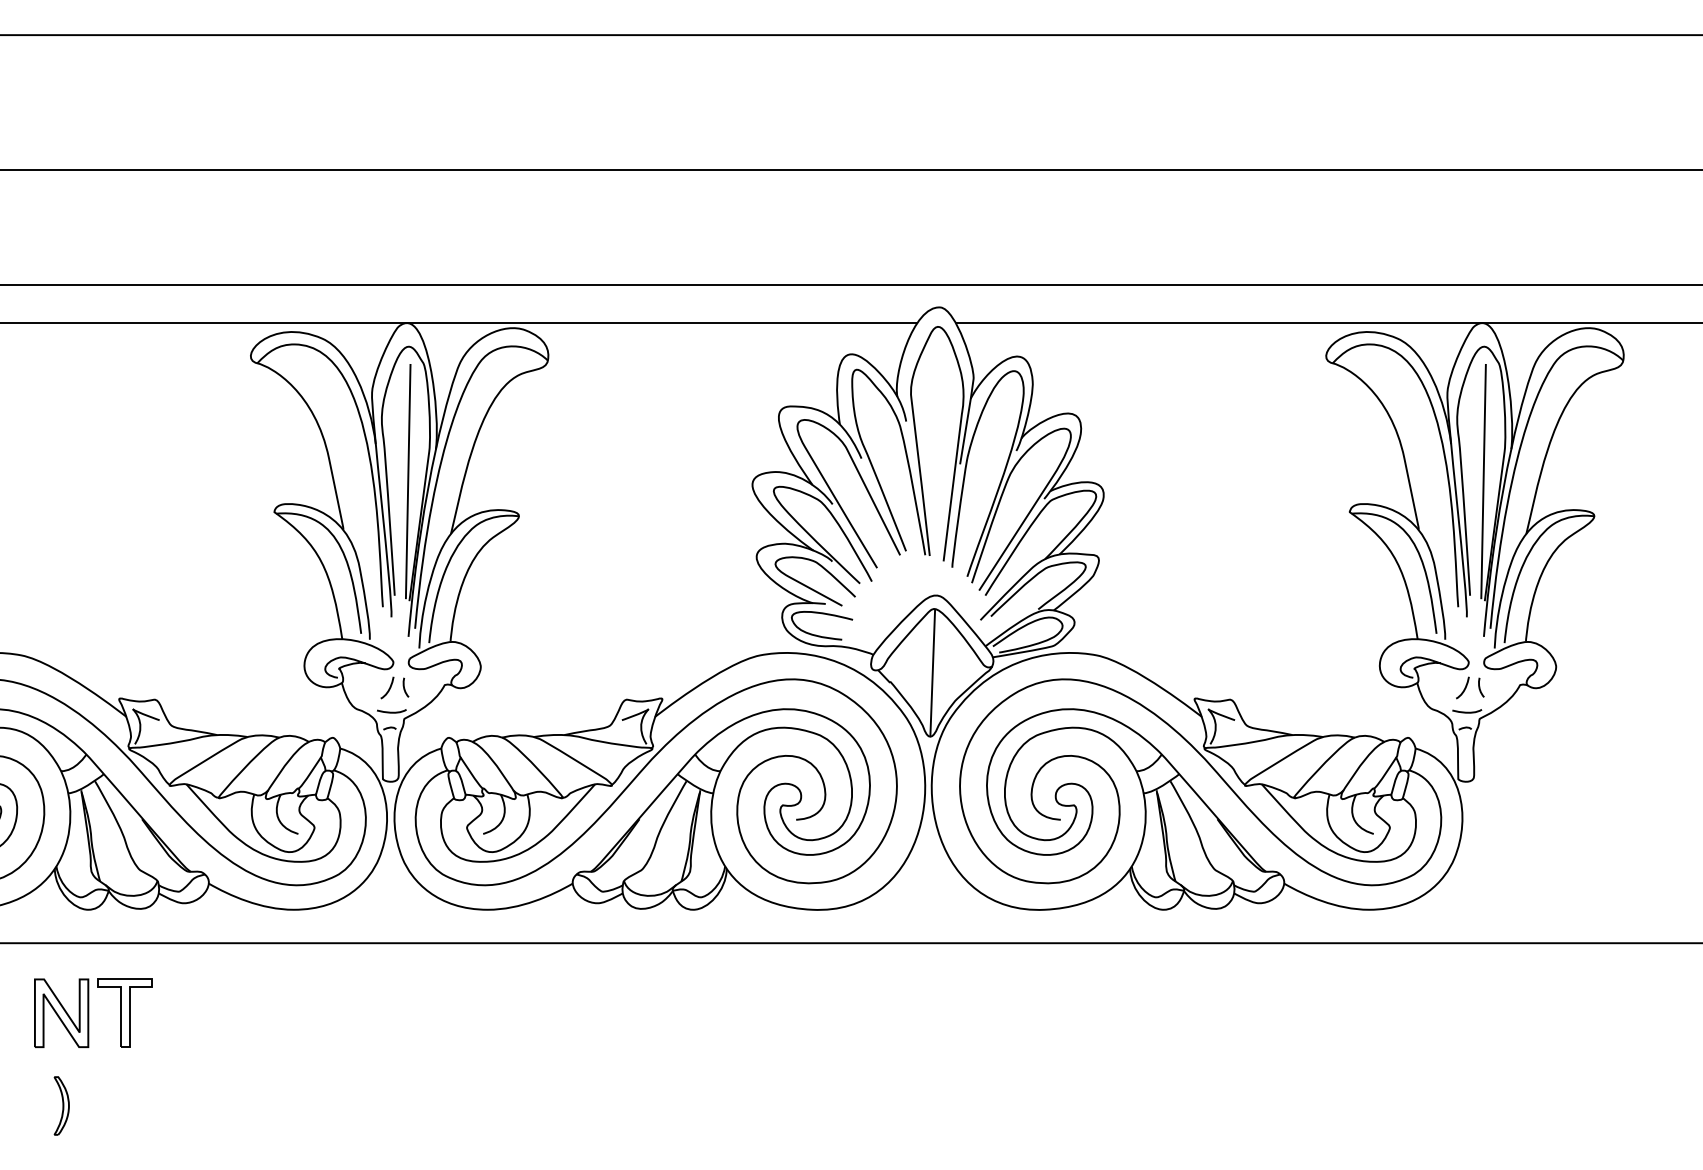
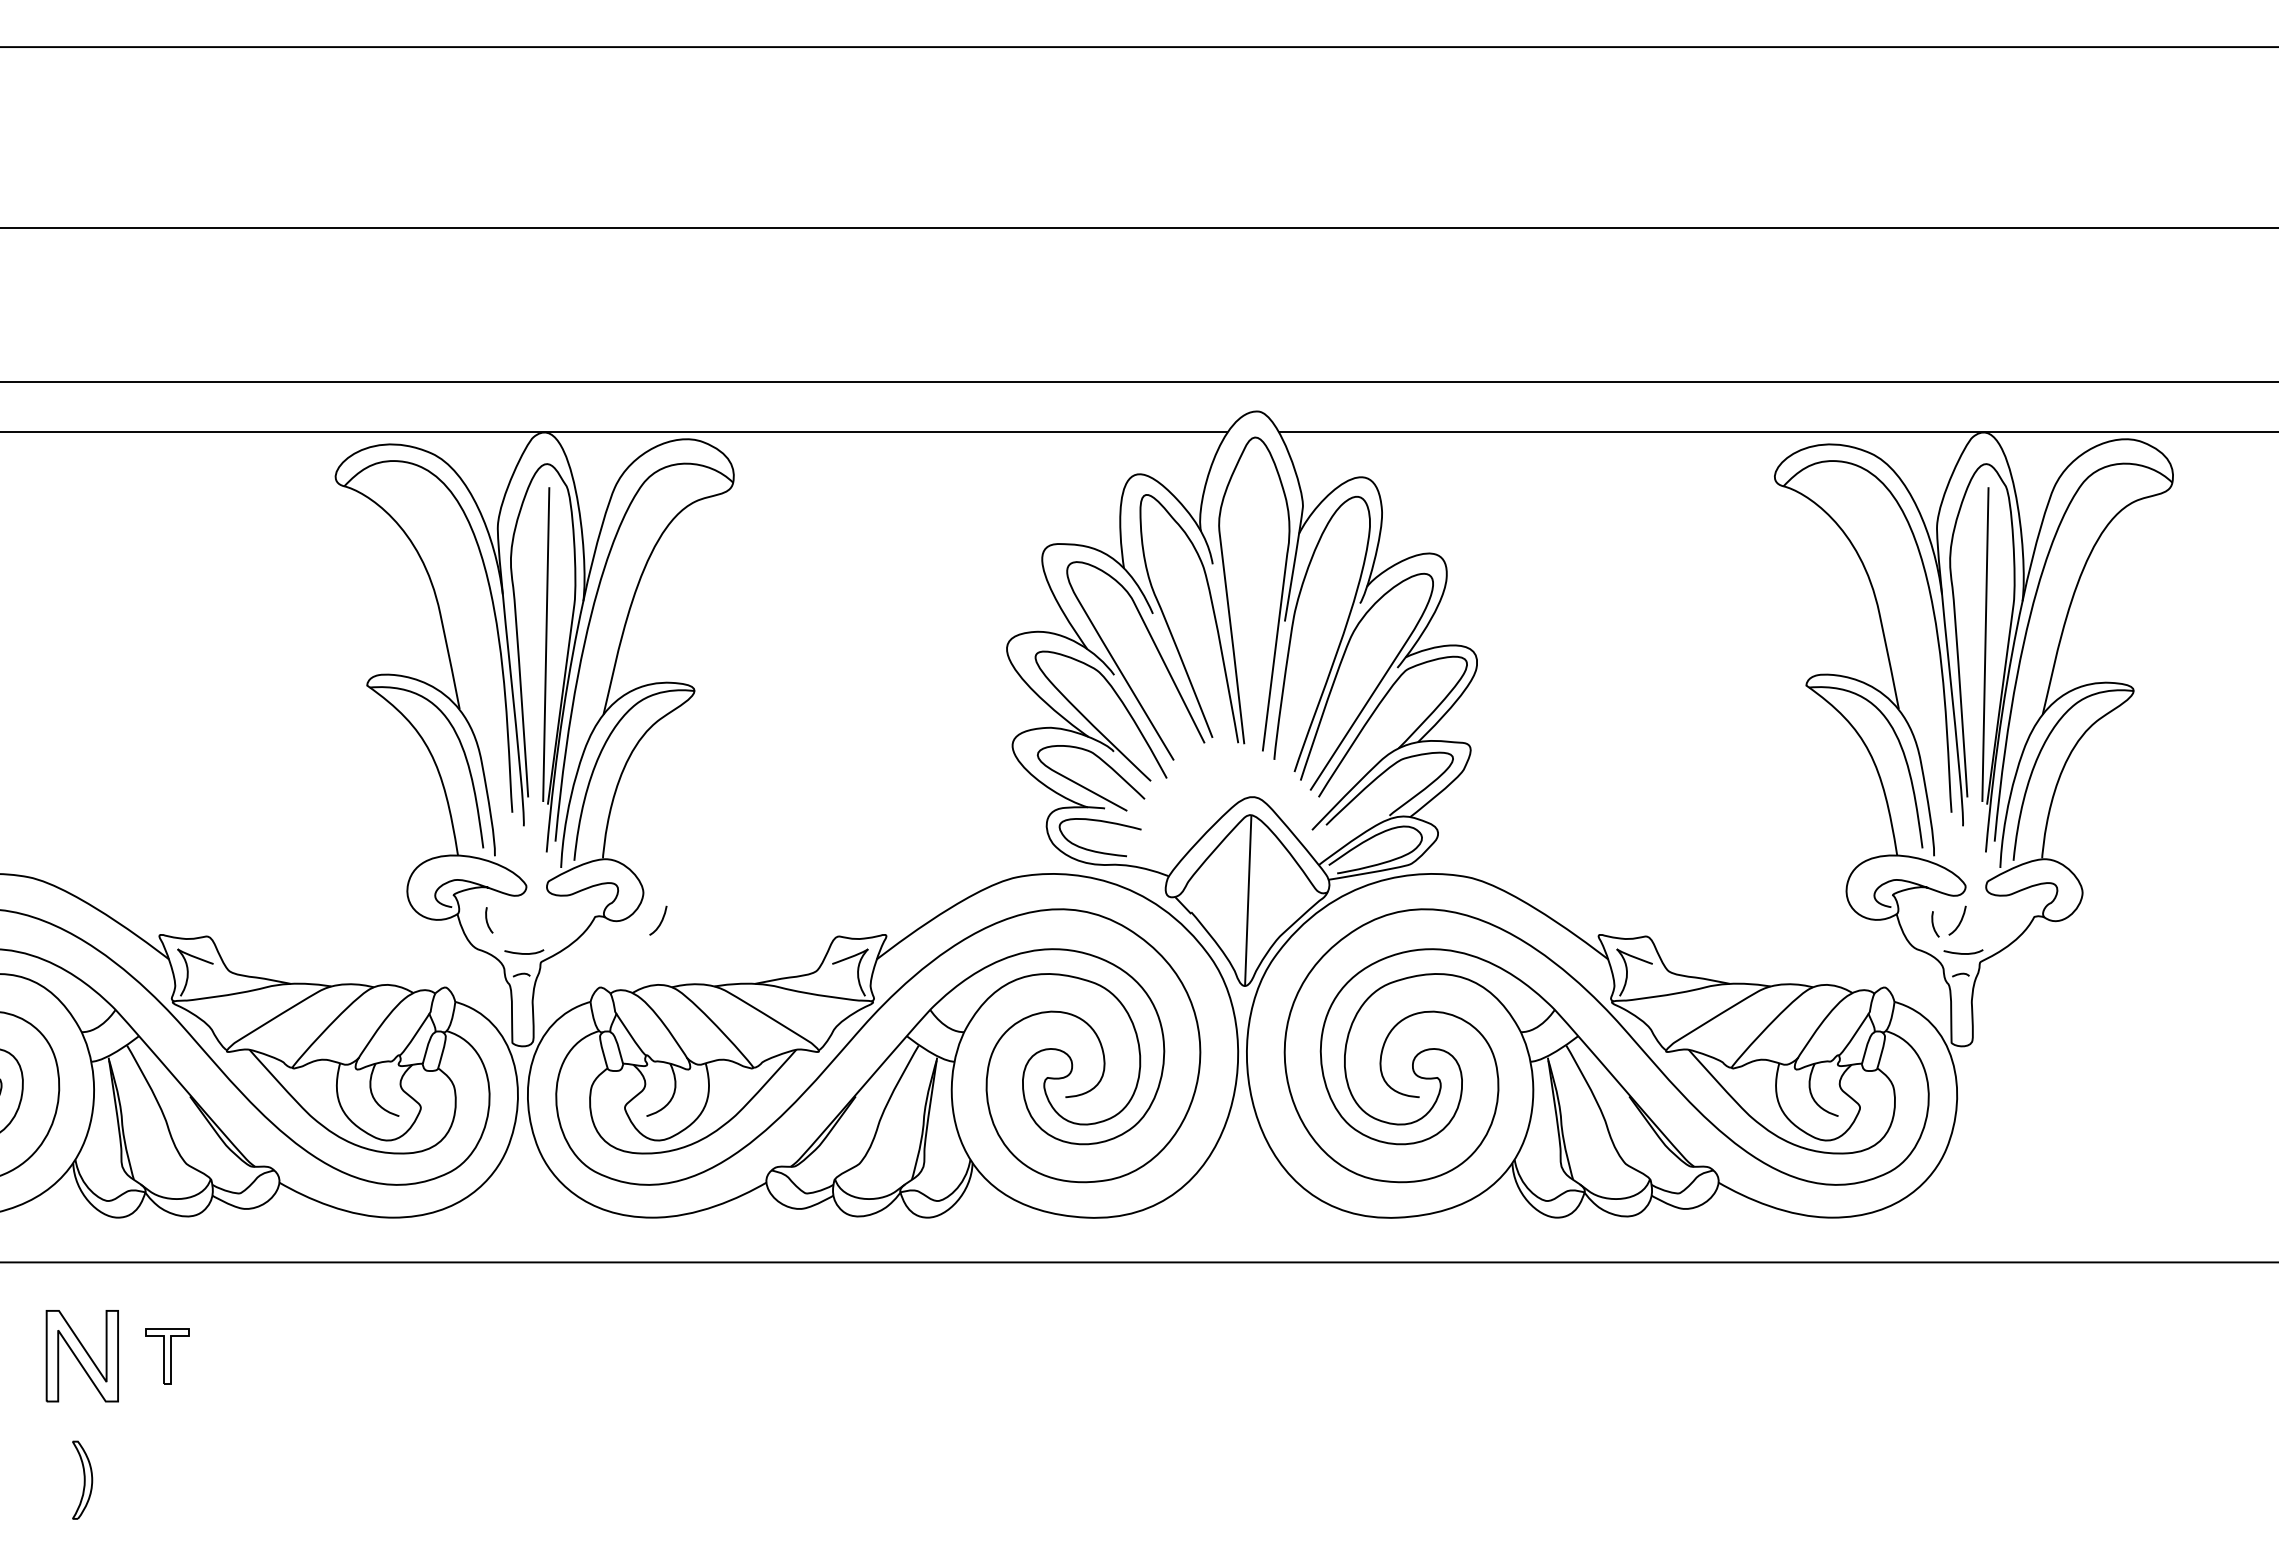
curve: (404, 687) -> (487, 920), moved
curve: (1479, 687) -> (1933, 924), moved
curve: (388, 688) -> (660, 921), moved
part: (124, 1013) -> (166, 1356), size x0.6

